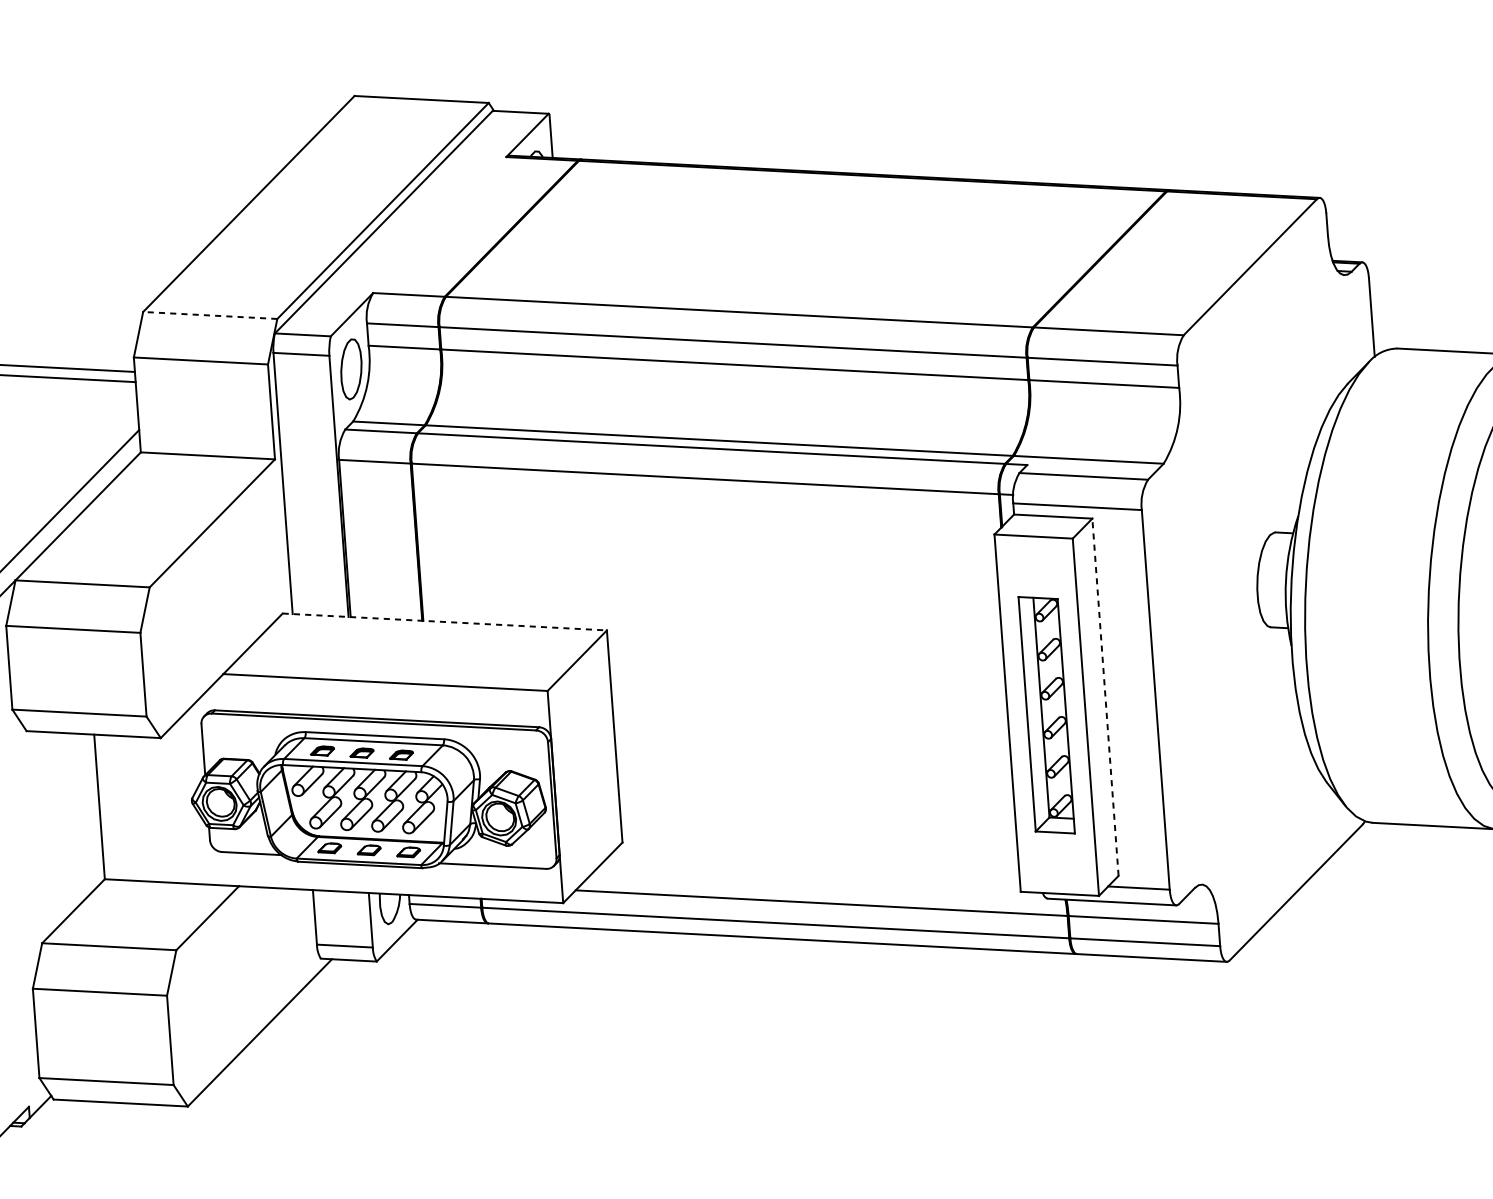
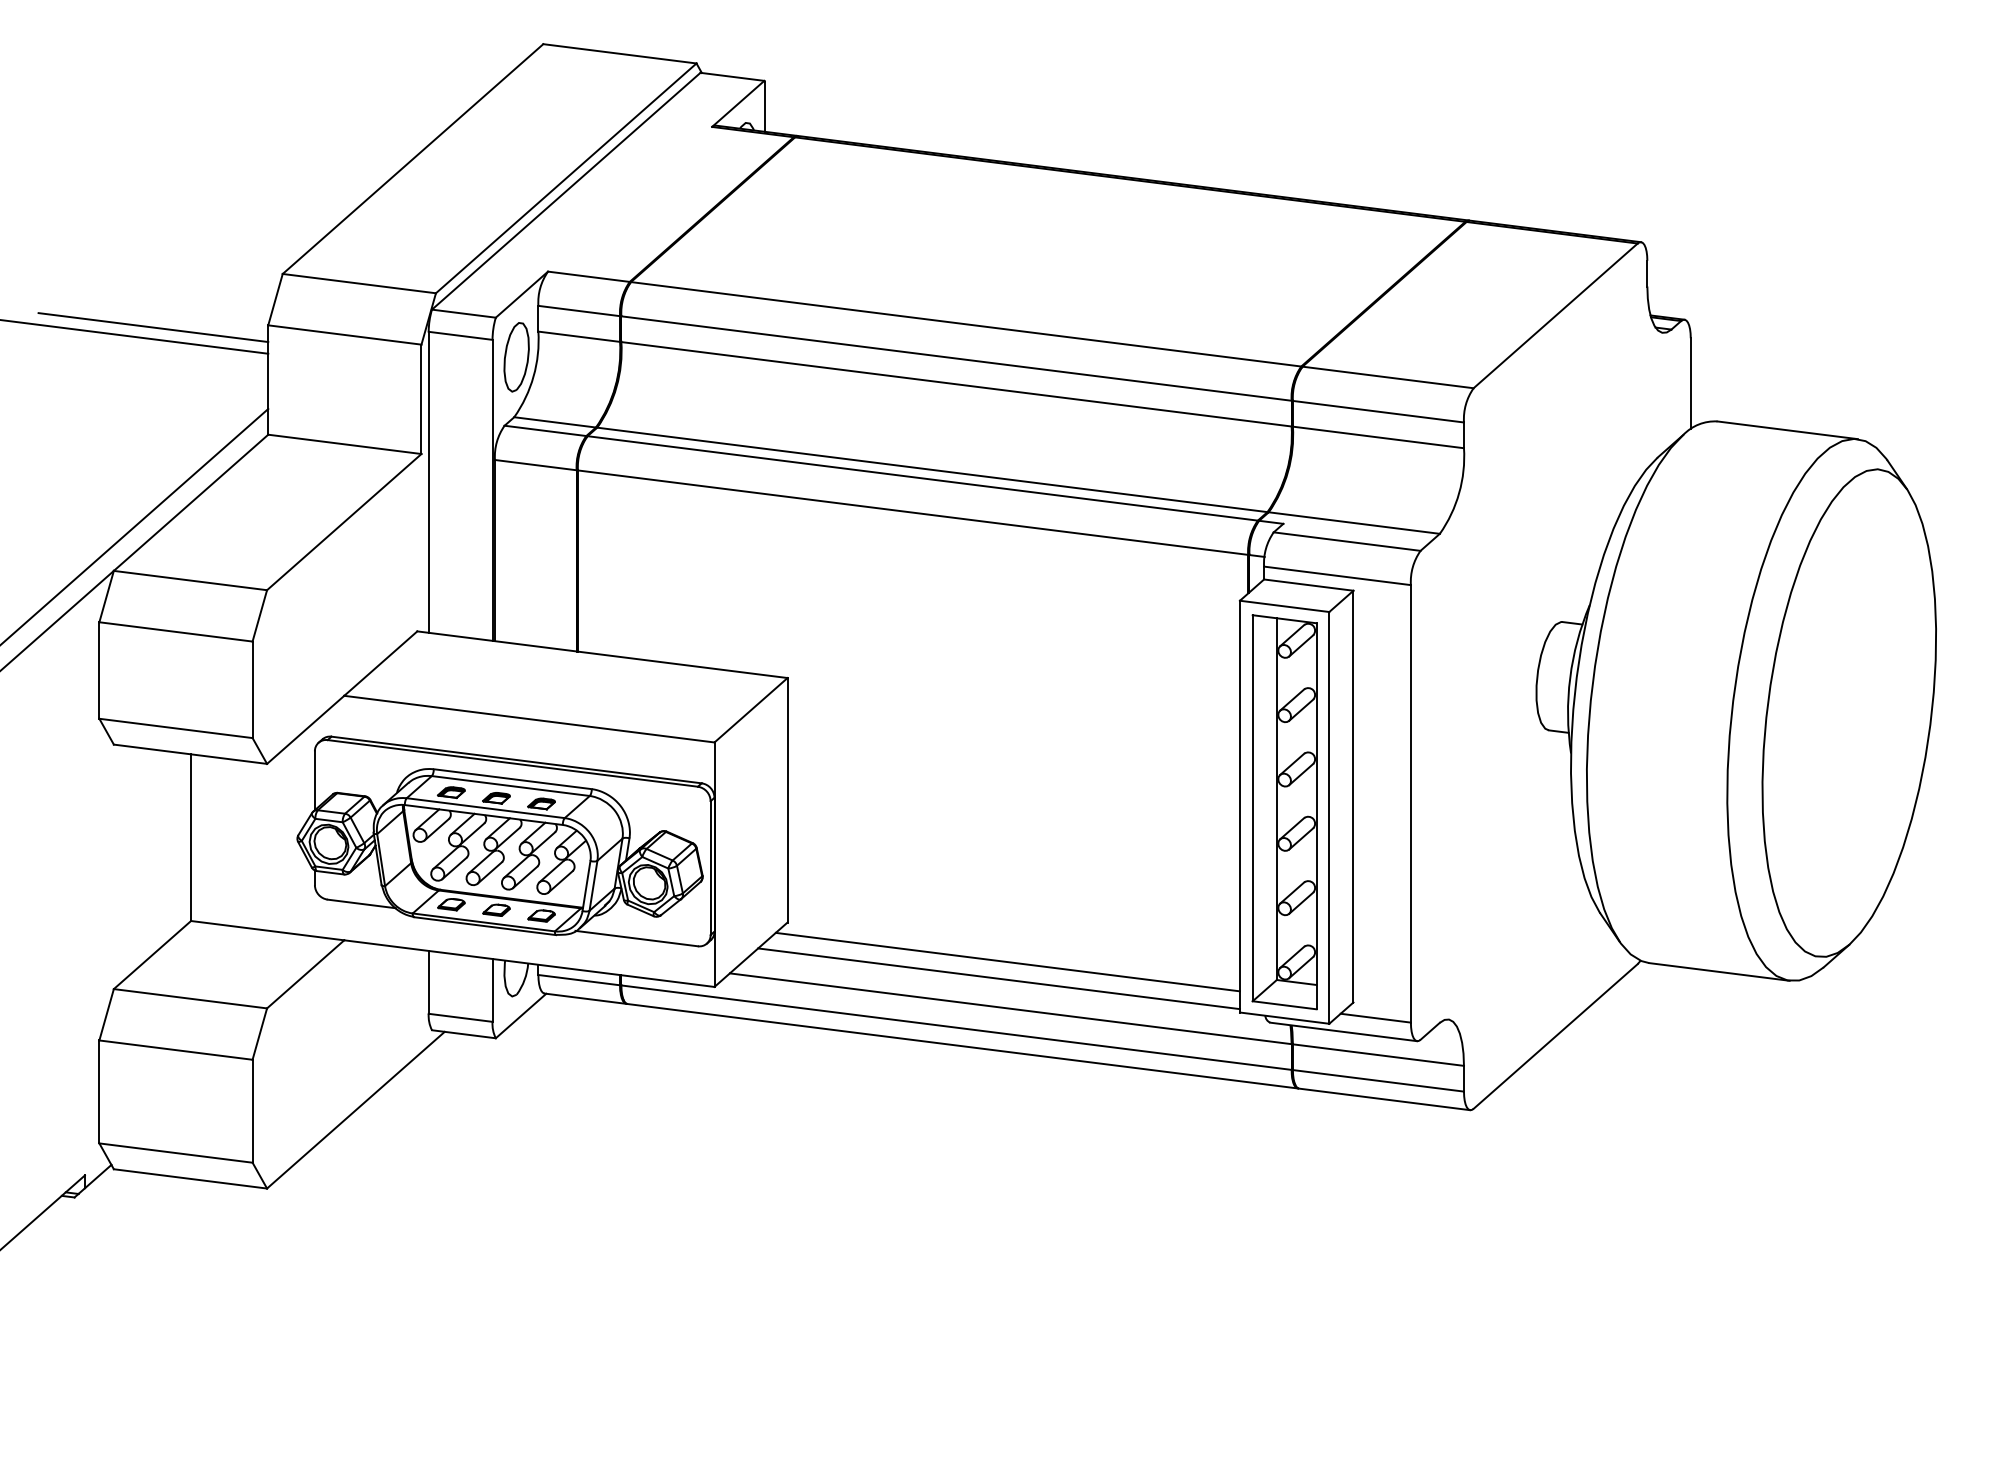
line: (209, 315) -> (358, 283), dashed -> solid
line: (444, 621) -> (602, 654), dashed -> solid
line: (1105, 697) -> (1353, 796), dashed -> solid
part: (1046, 715) -> (1284, 812), size x1.43
line: (815, 862) -> (1007, 961), added
line: (809, 877) -> (998, 978), added

